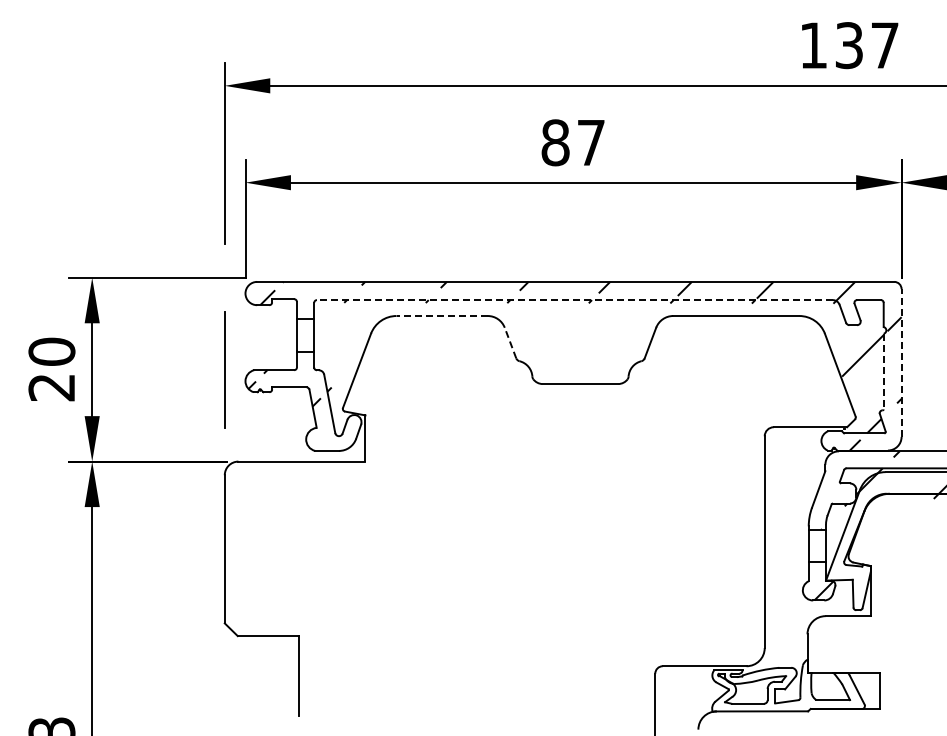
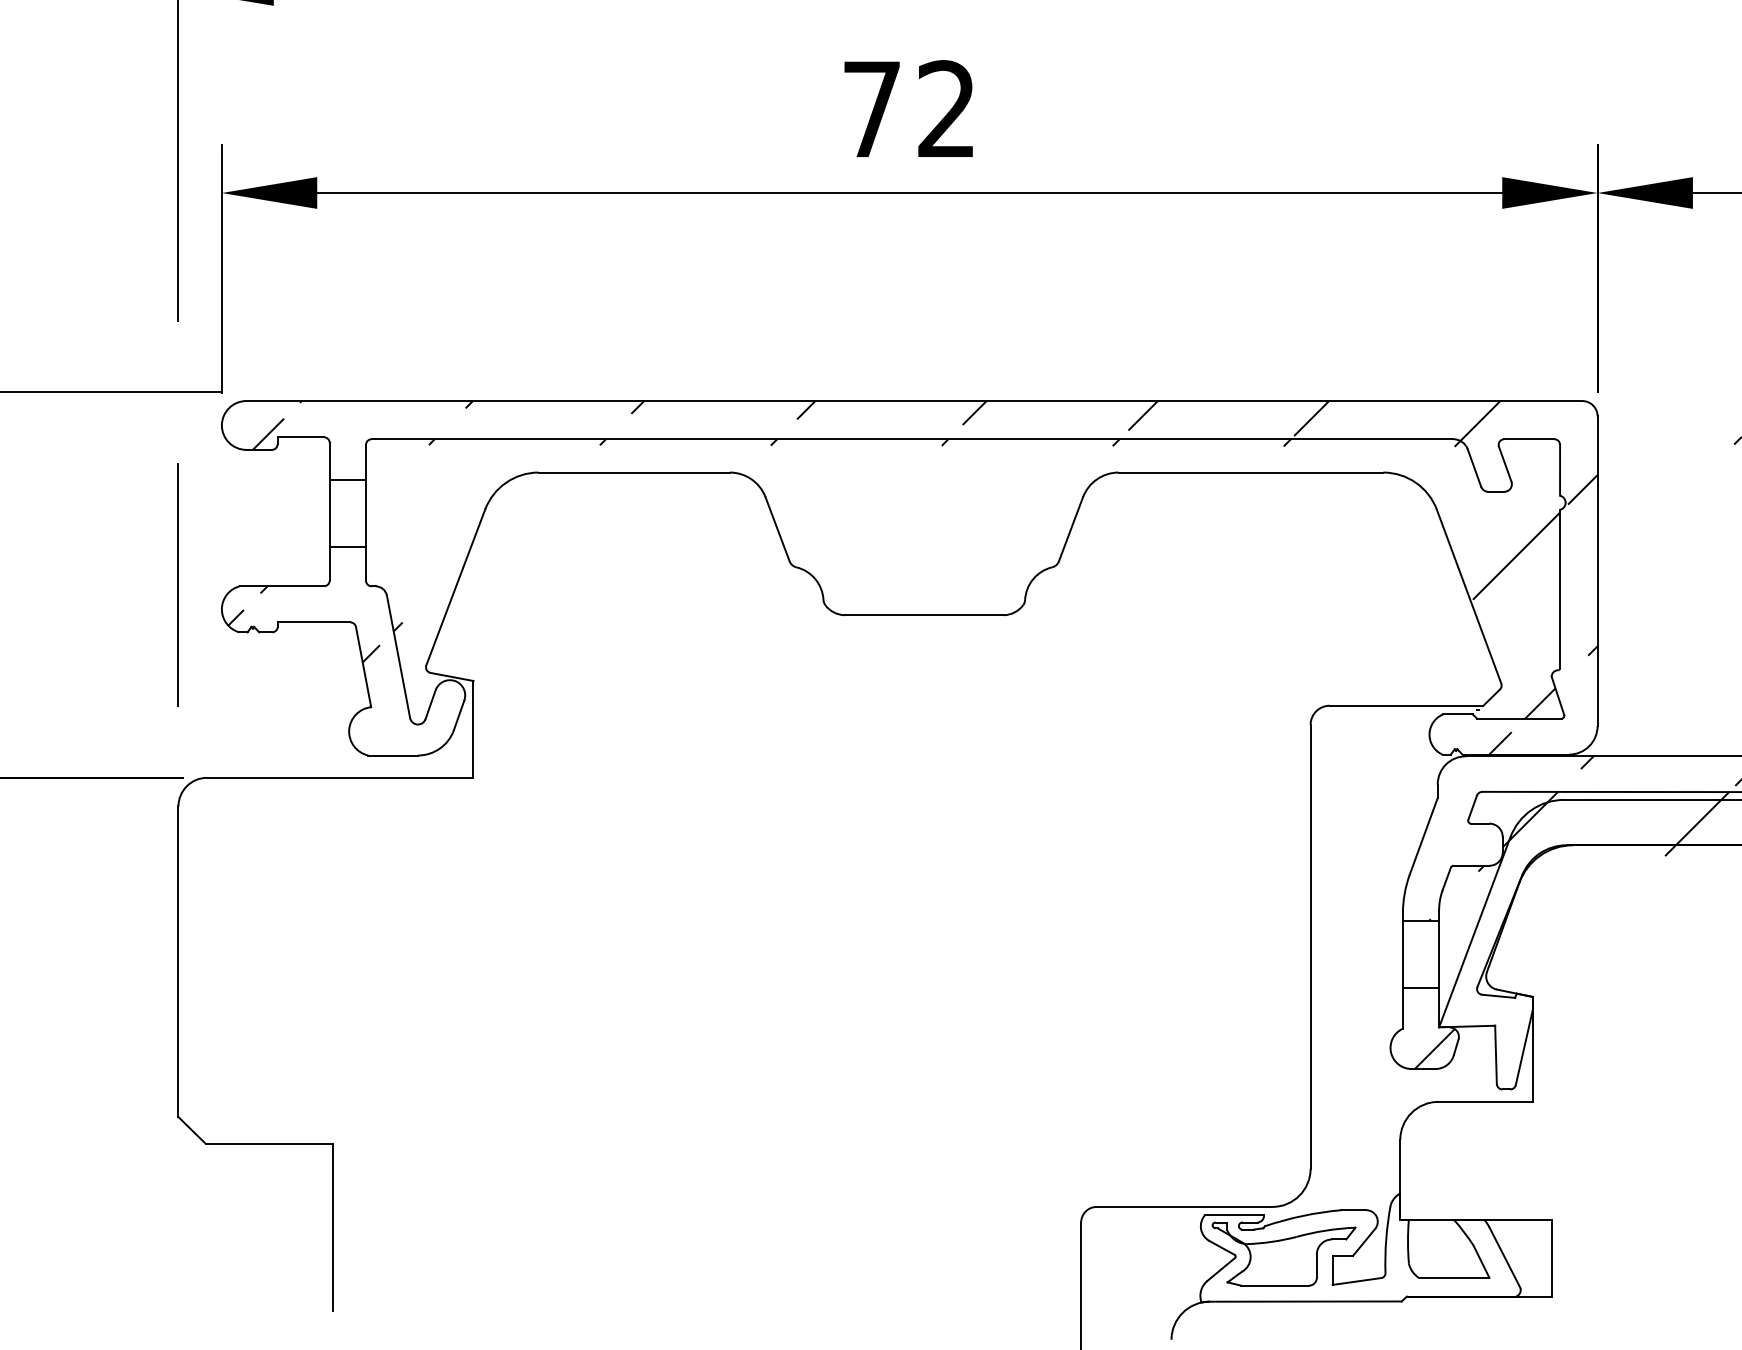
text: (572, 142) -> (907, 108), 87 -> 72
line: (574, 300) -> (911, 440), dashed -> solid
line: (442, 316) -> (634, 473), dashed -> solid
line: (510, 342) -> (777, 528), dashed -> solid
line: (901, 363) -> (1597, 572), dashed -> solid
line: (883, 371) -> (1559, 588), dashed -> solid

